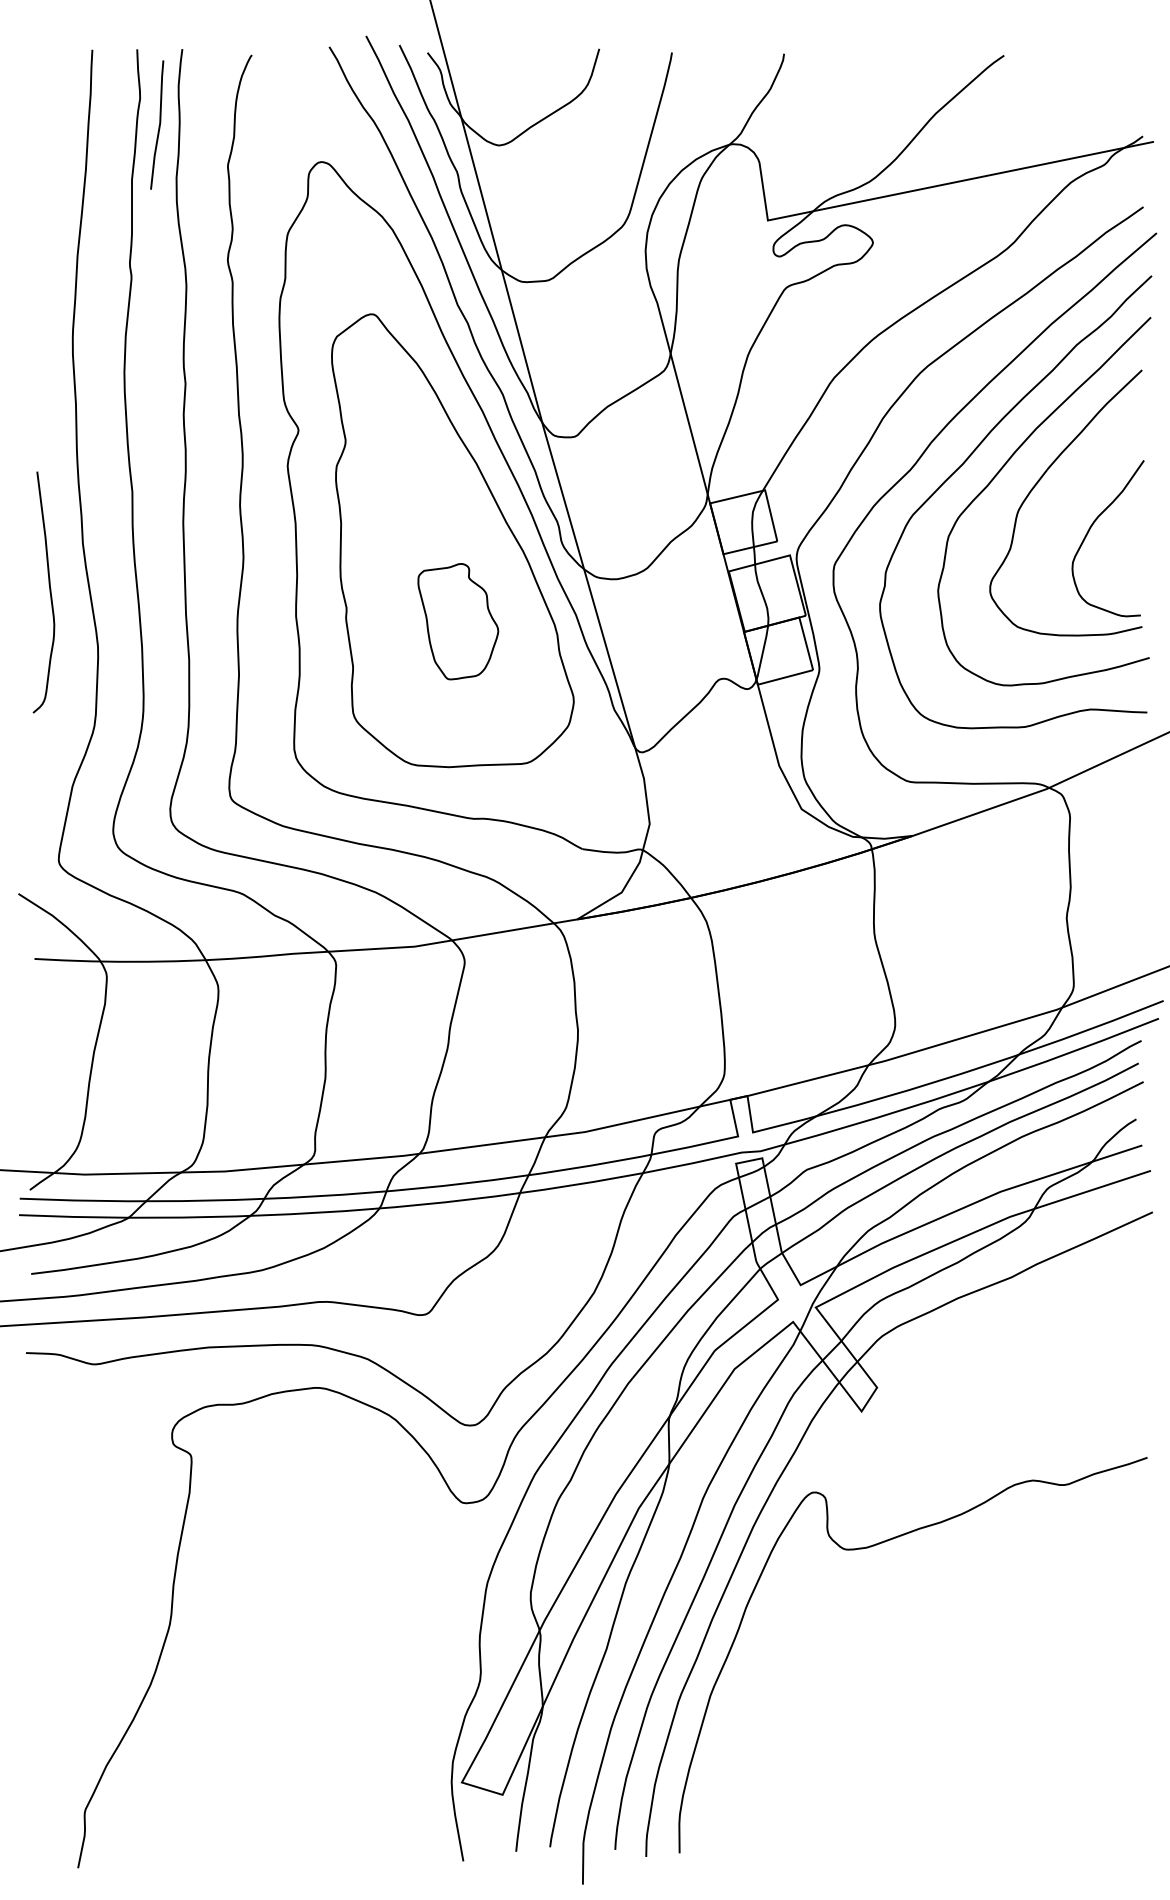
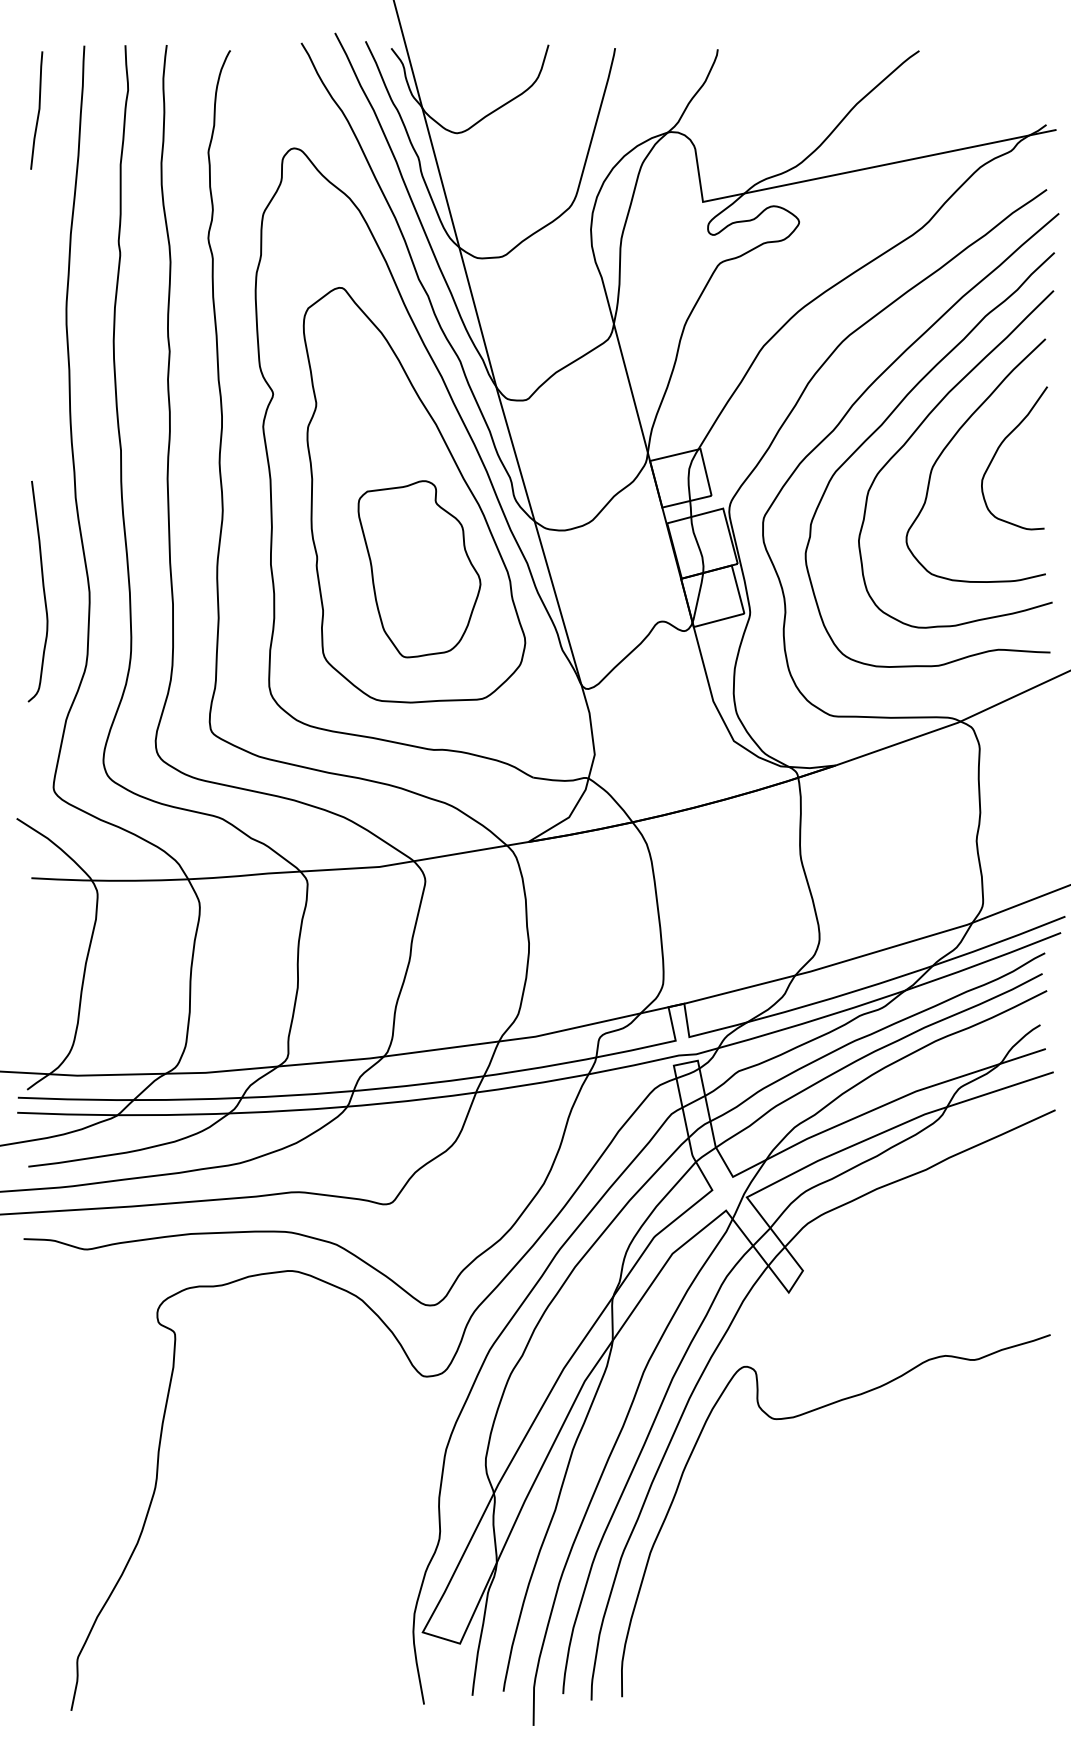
line: (159, 124) -> (38, 110), moved
curve: (1090, 530) -> (998, 450), moved
curve: (48, 589) -> (42, 588), moved
part: (458, 621) -> (419, 569), size x1.67

